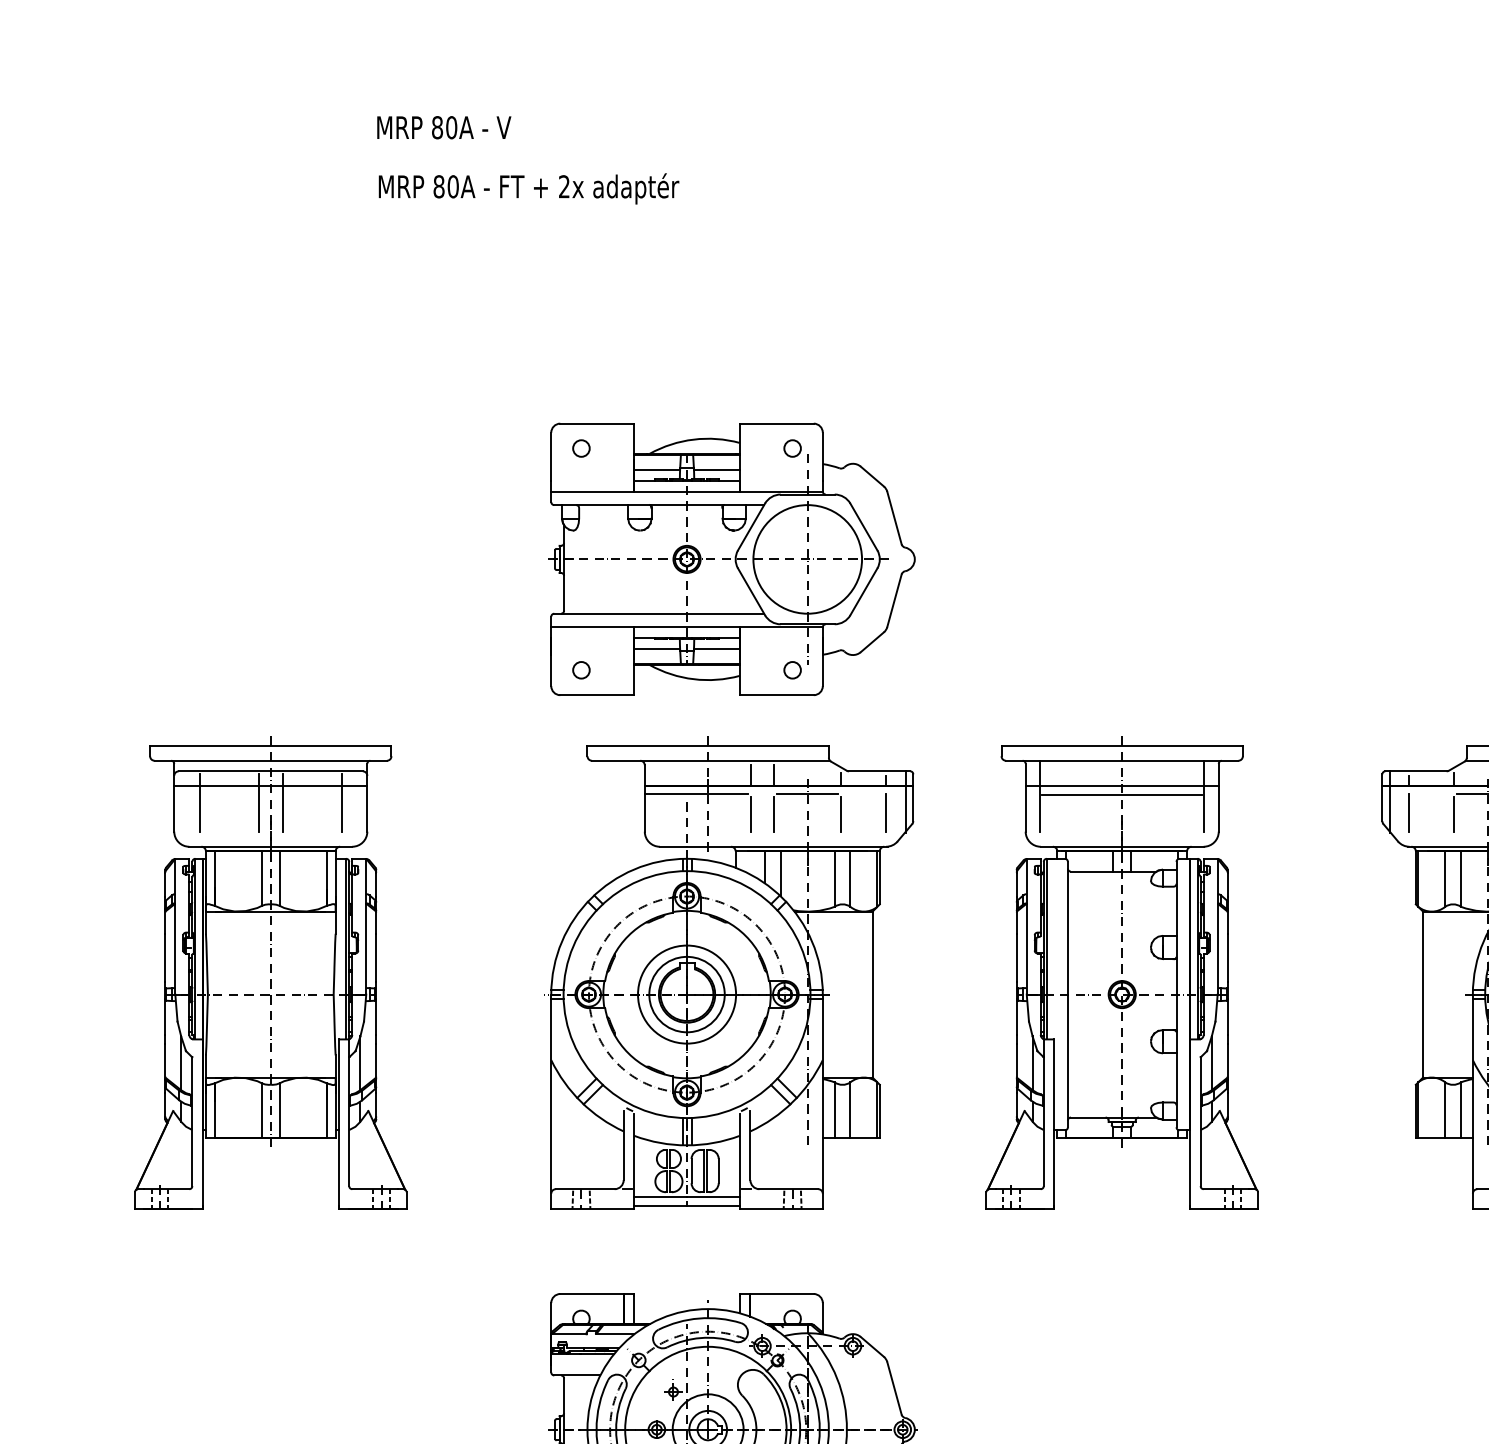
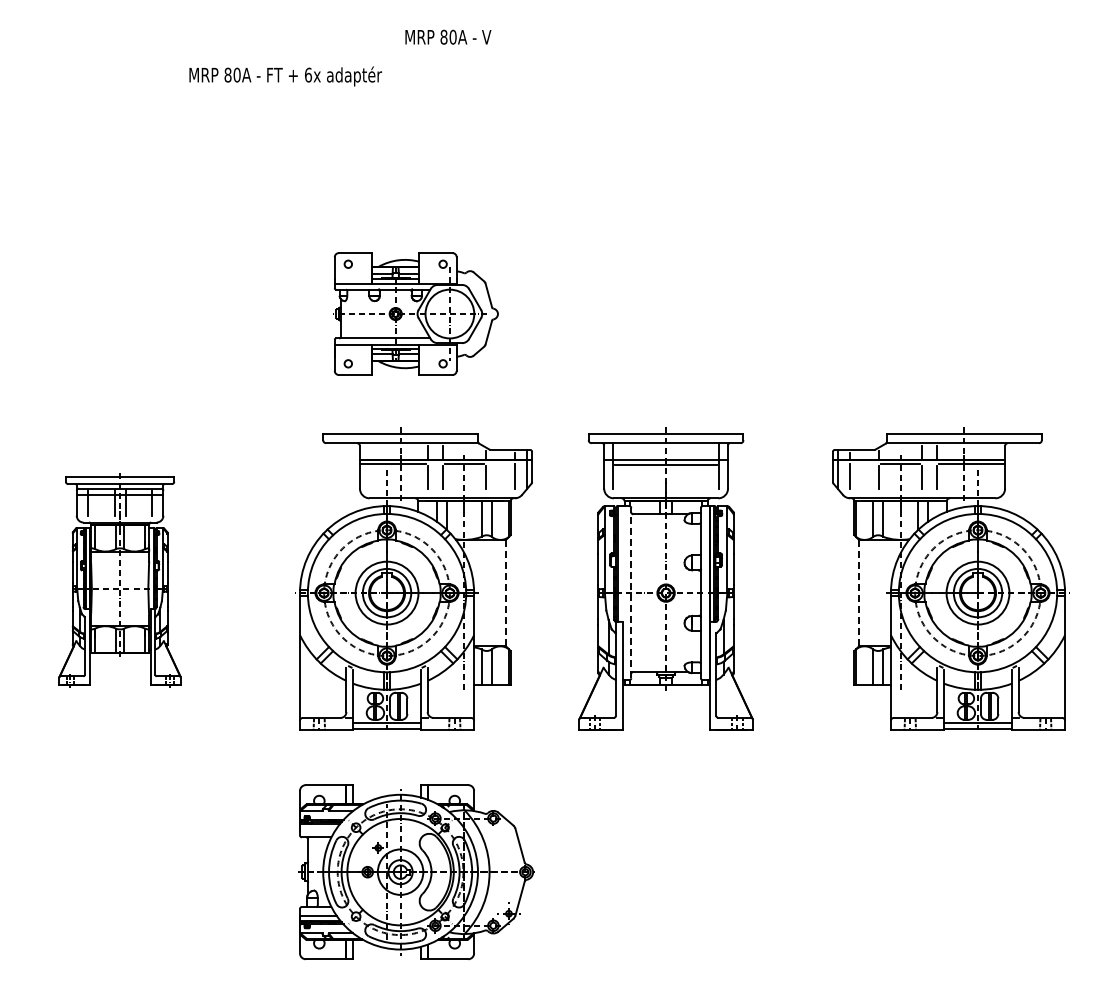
text: (444, 126) -> (448, 36), moved
text: (564, 185) -> (308, 74), 2x -> 6x
part: (731, 558) -> (415, 313), size x0.7
part: (269, 971) -> (119, 578), size x0.7
line: (873, 993) -> (506, 592), solid -> dashed
line: (1068, 993) -> (631, 592), solid -> dashed
line: (1423, 993) -> (859, 592), solid -> dashed

